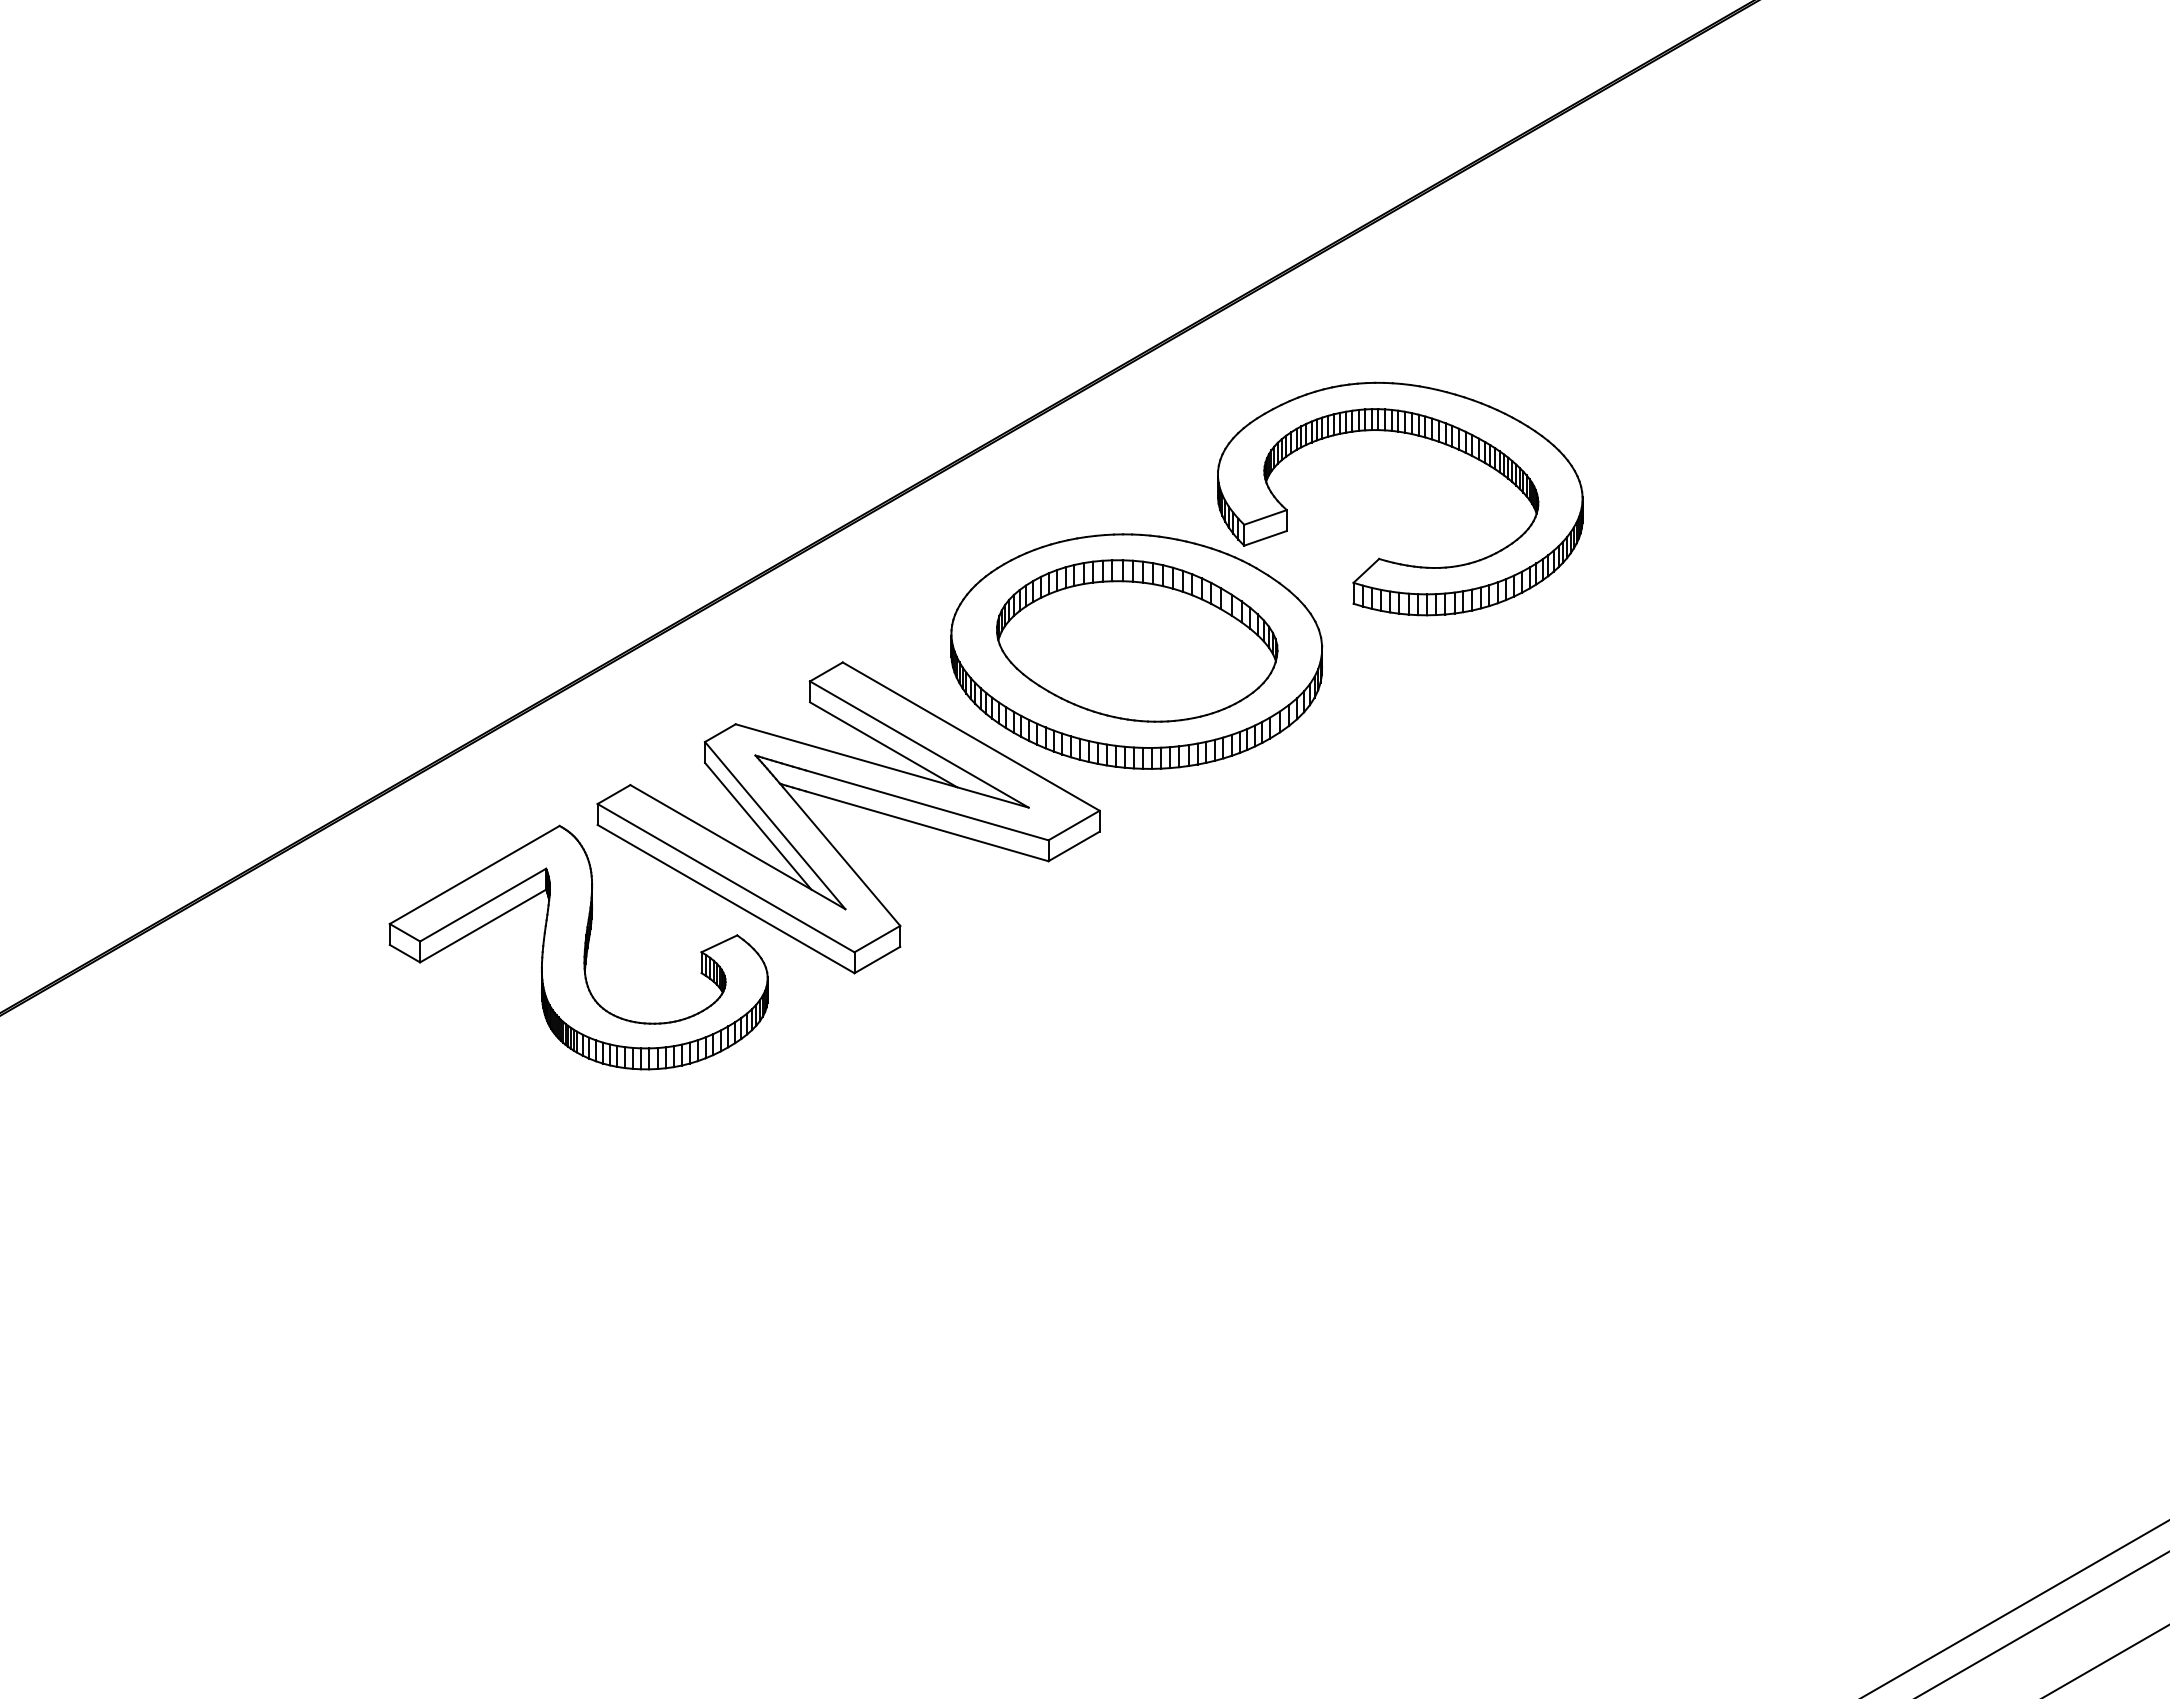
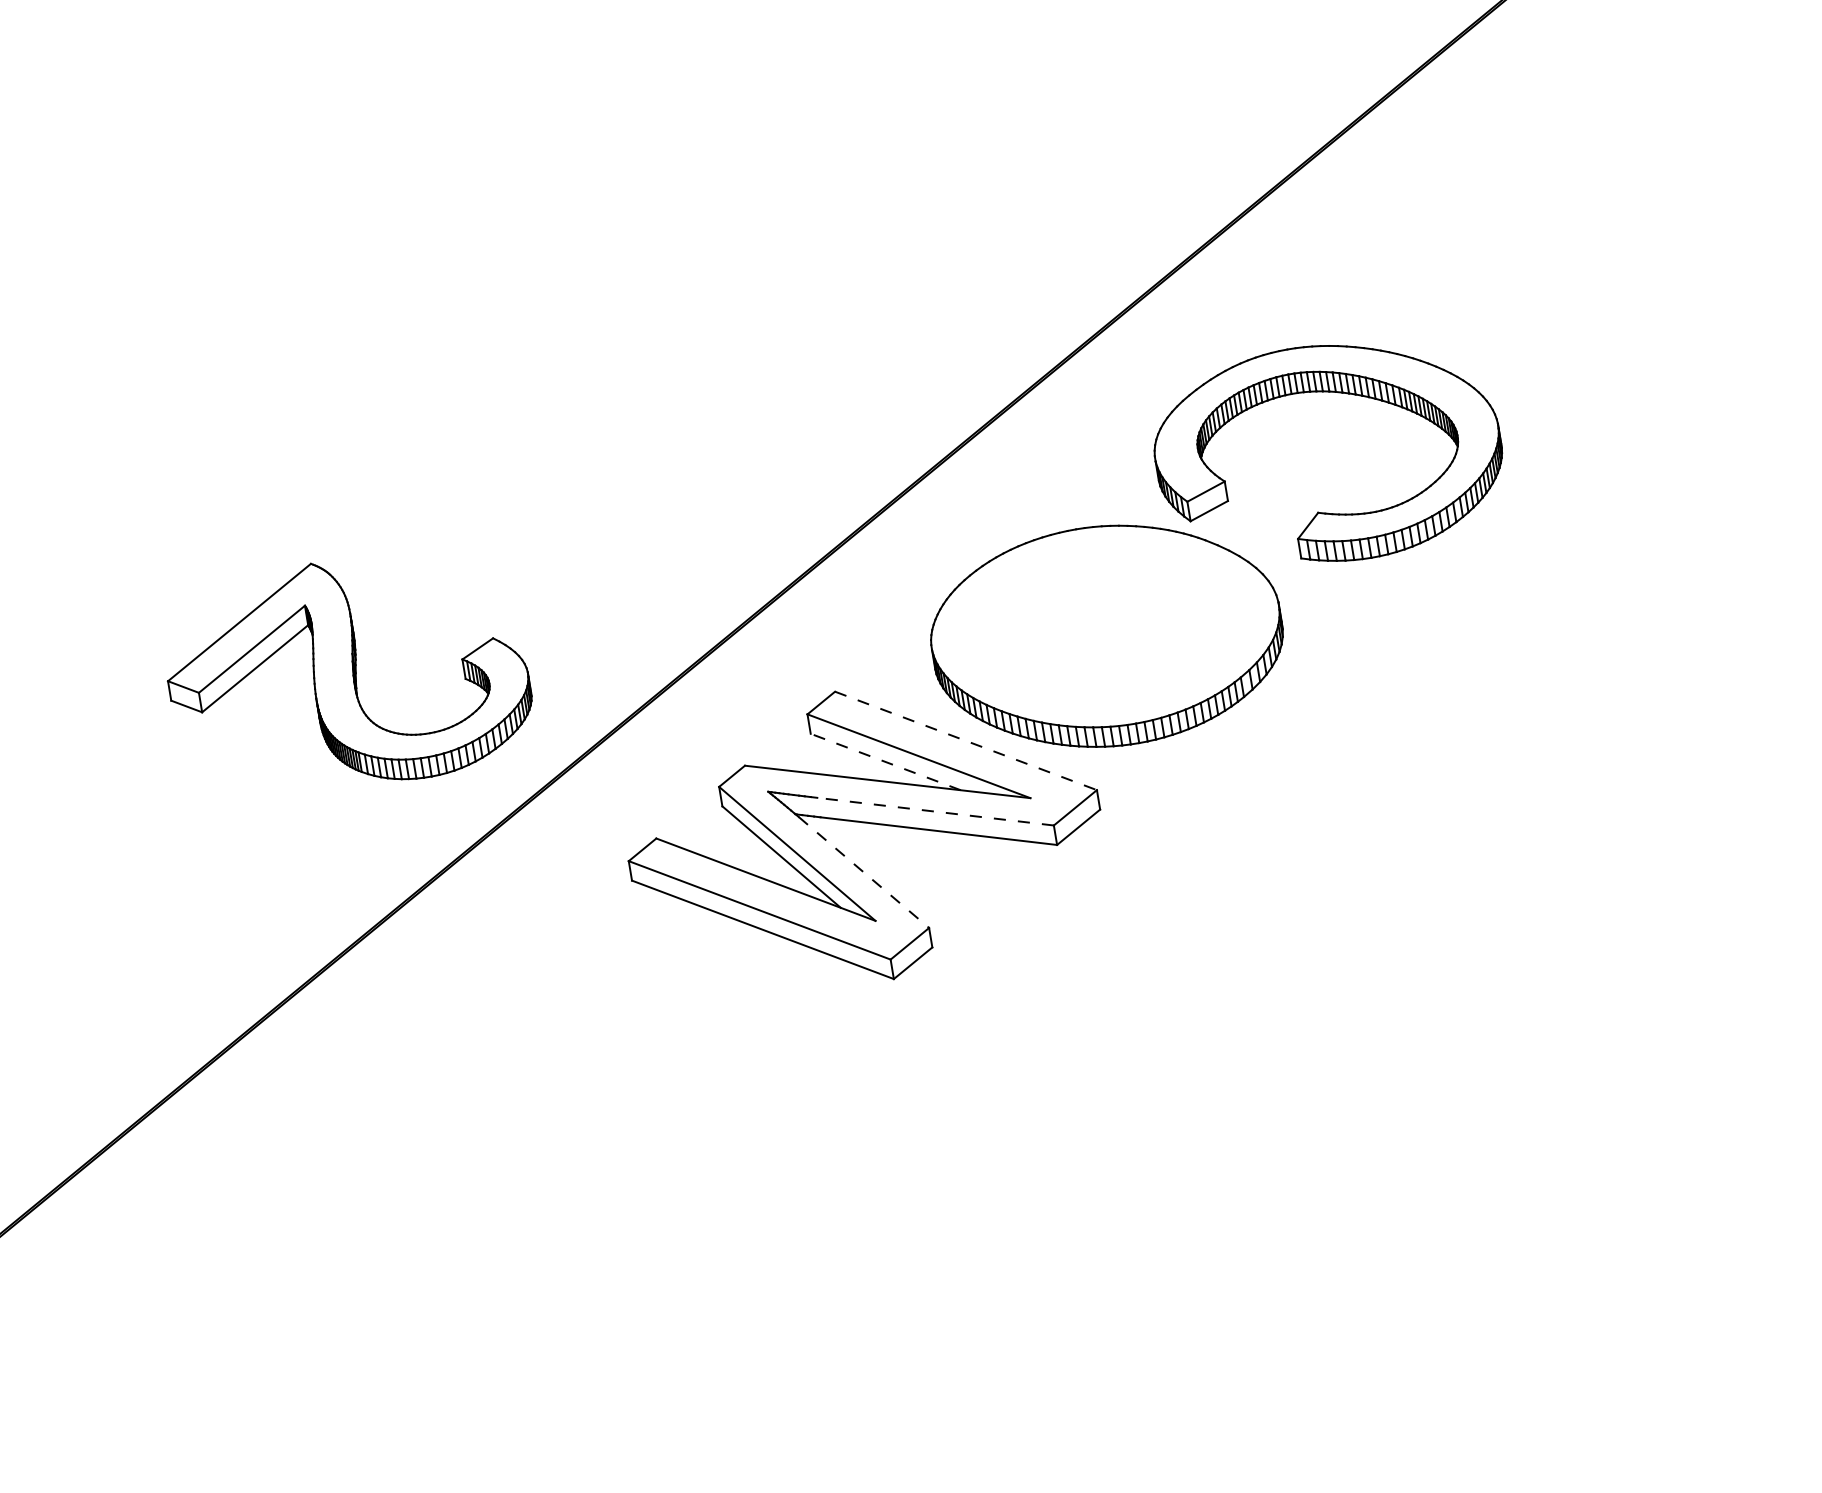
part: (1137, 640) -> (1105, 625), removed
line: (971, 736) -> (966, 740), solid -> dashed
line: (883, 744) -> (885, 761), solid -> dashed
line: (926, 805) -> (934, 811), solid -> dashed
line: (841, 856) -> (863, 872), solid -> dashed
part: (578, 947) -> (347, 674), moved

